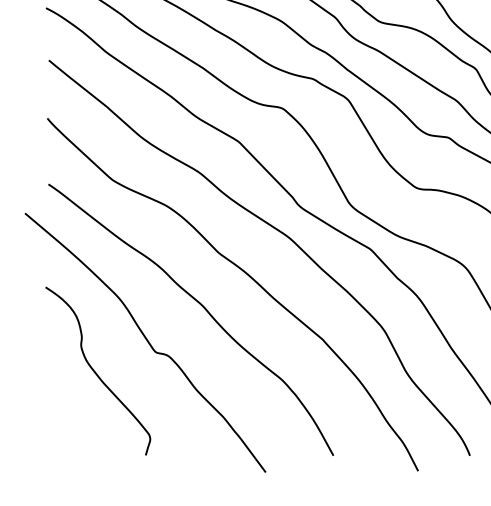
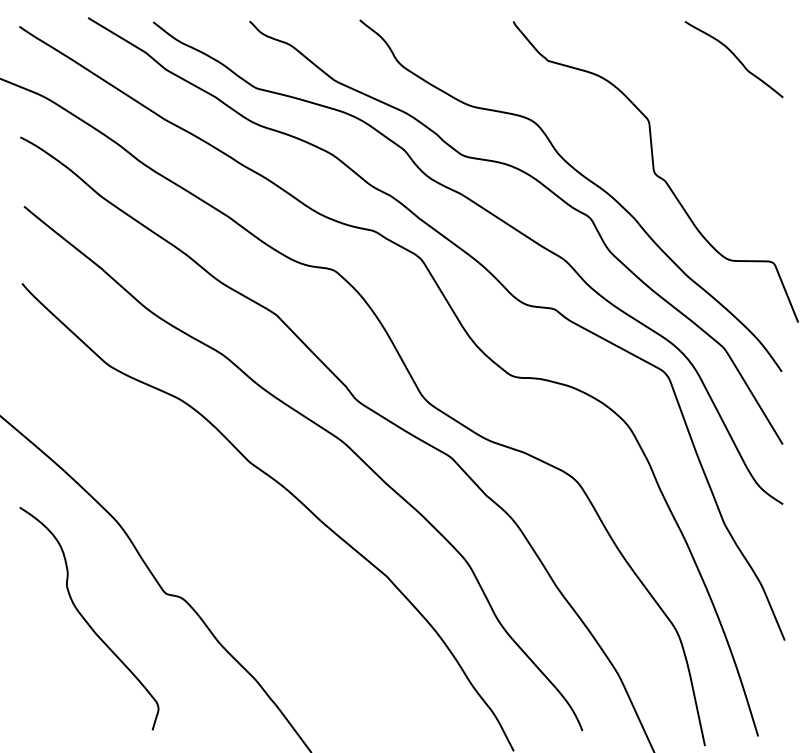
curve: (203, 307) -> (228, 534), removed

